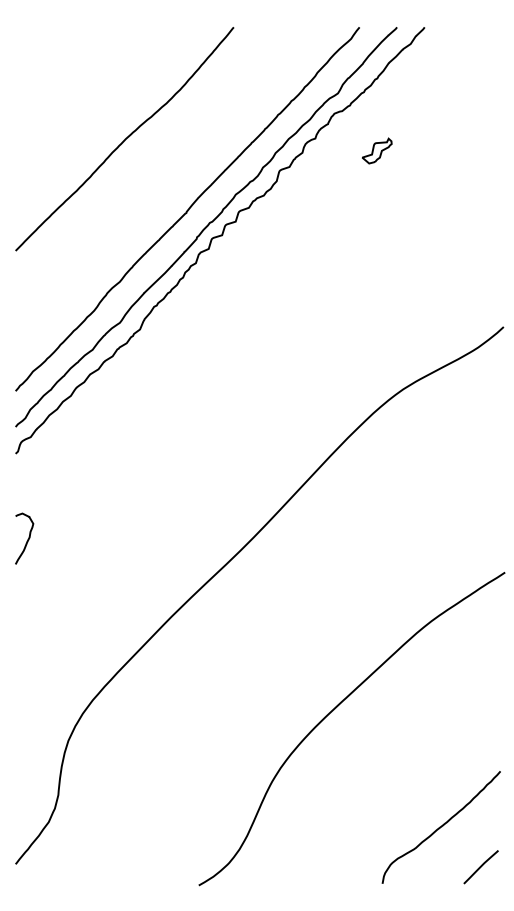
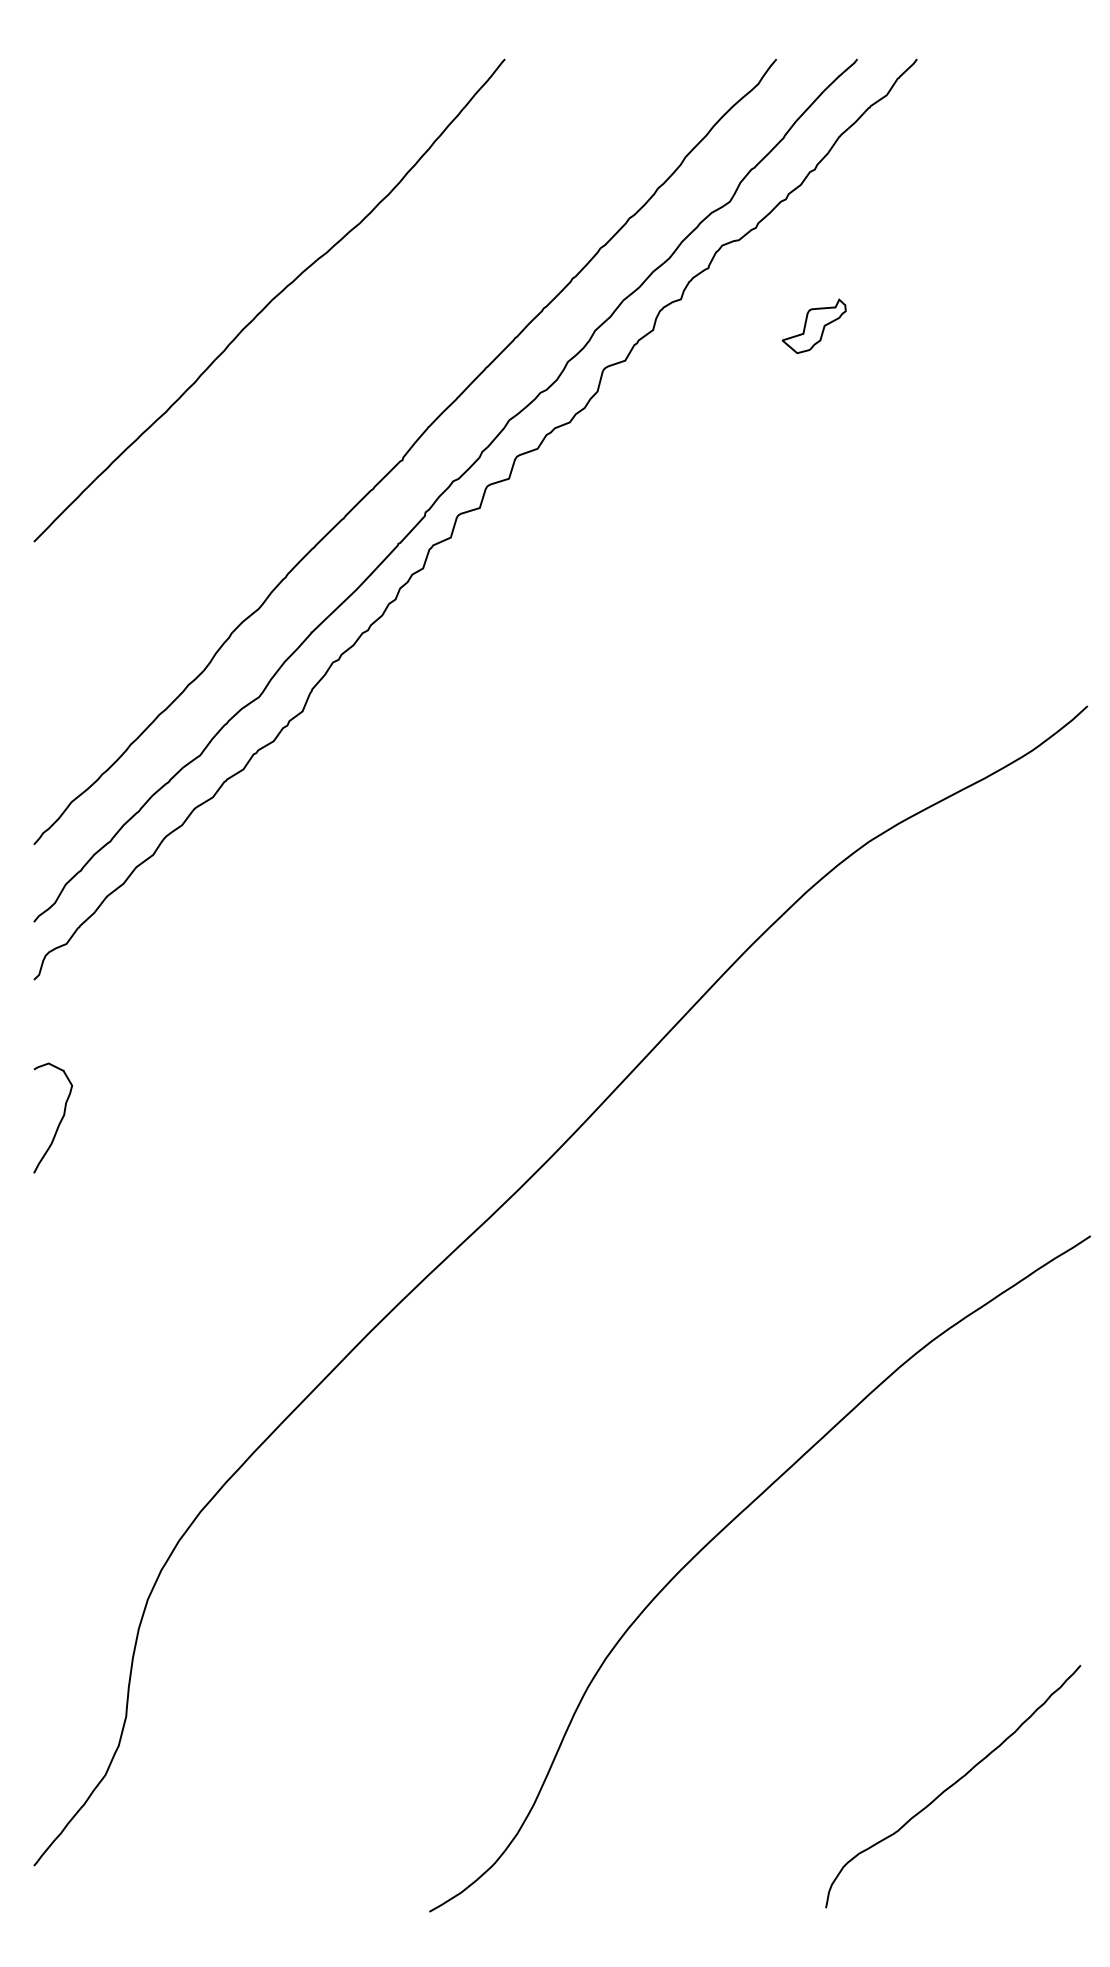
curve: (27, 539) -> (59, 1119), moved
line: (480, 867) -> (1037, 1872), removed

